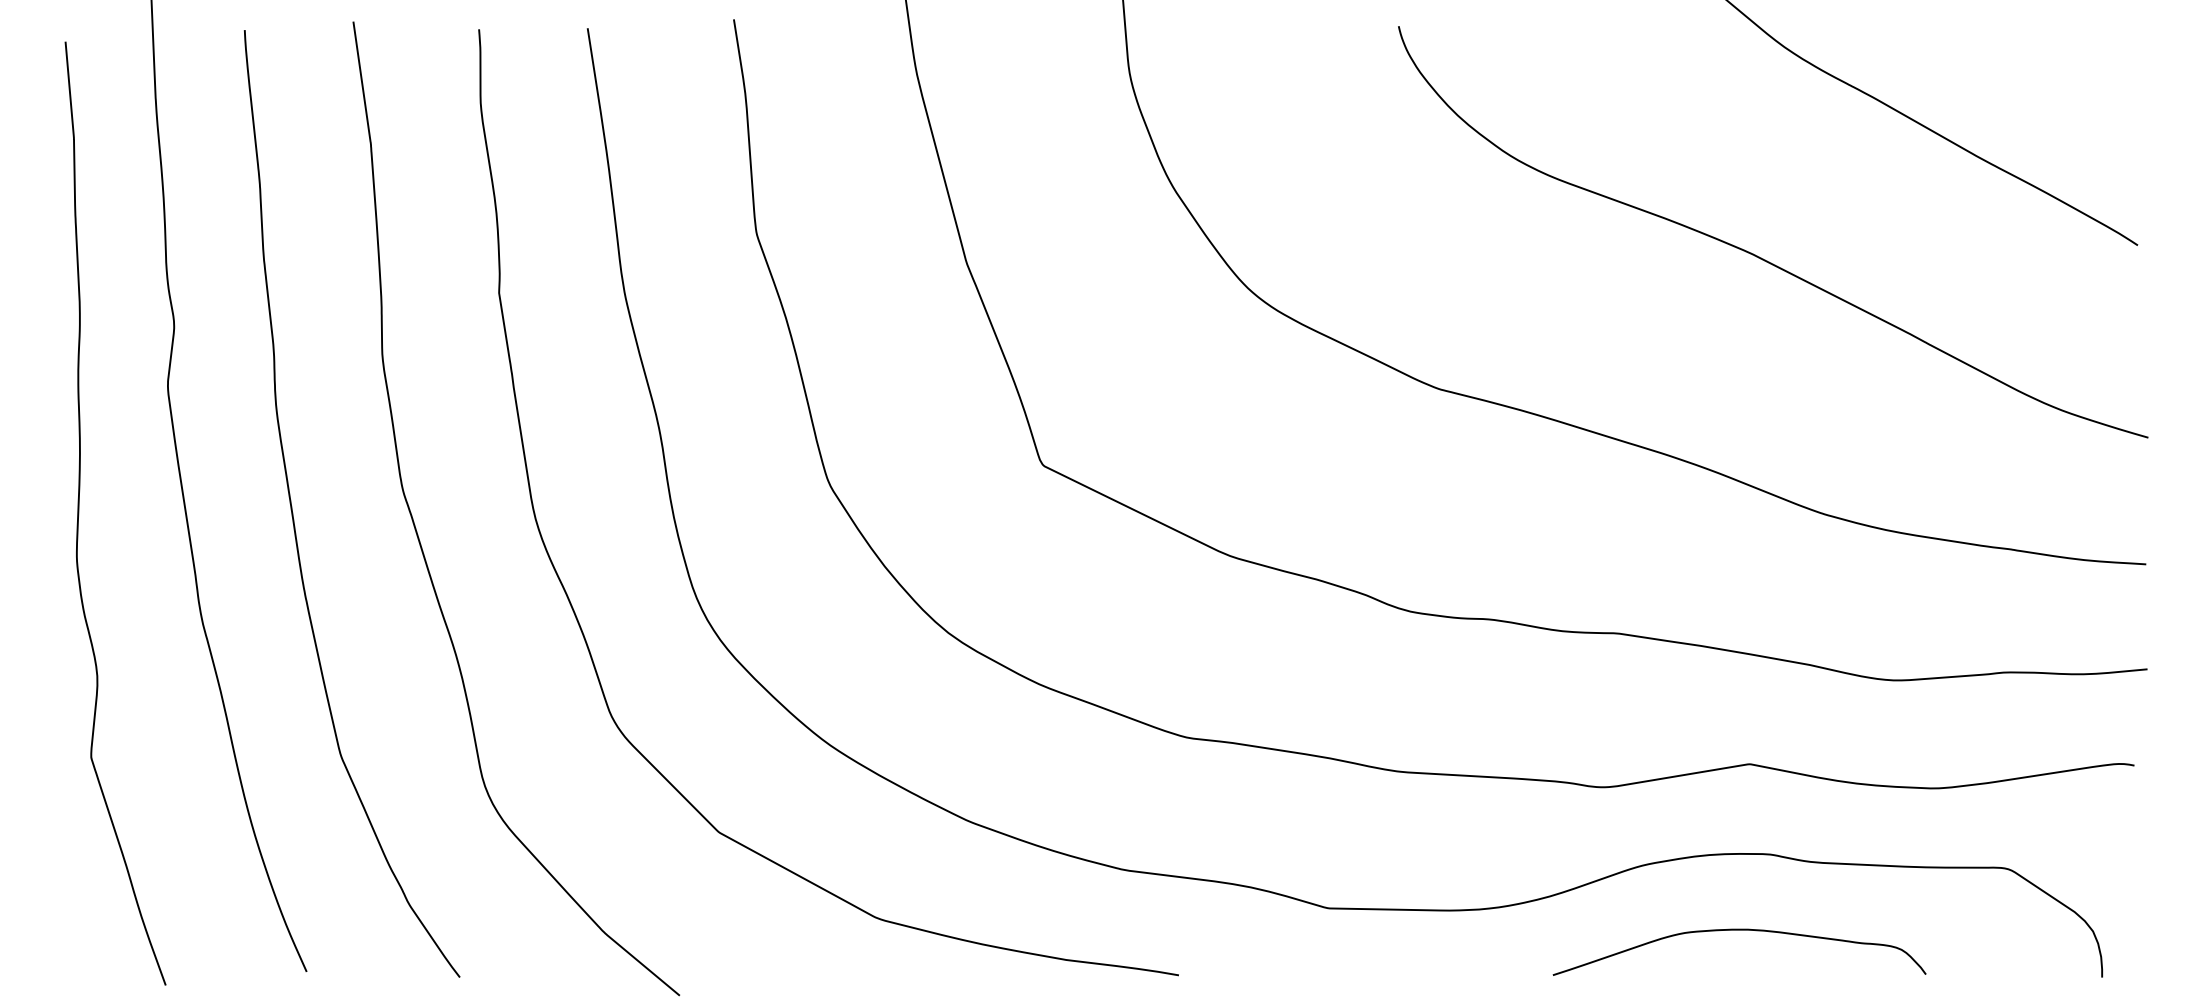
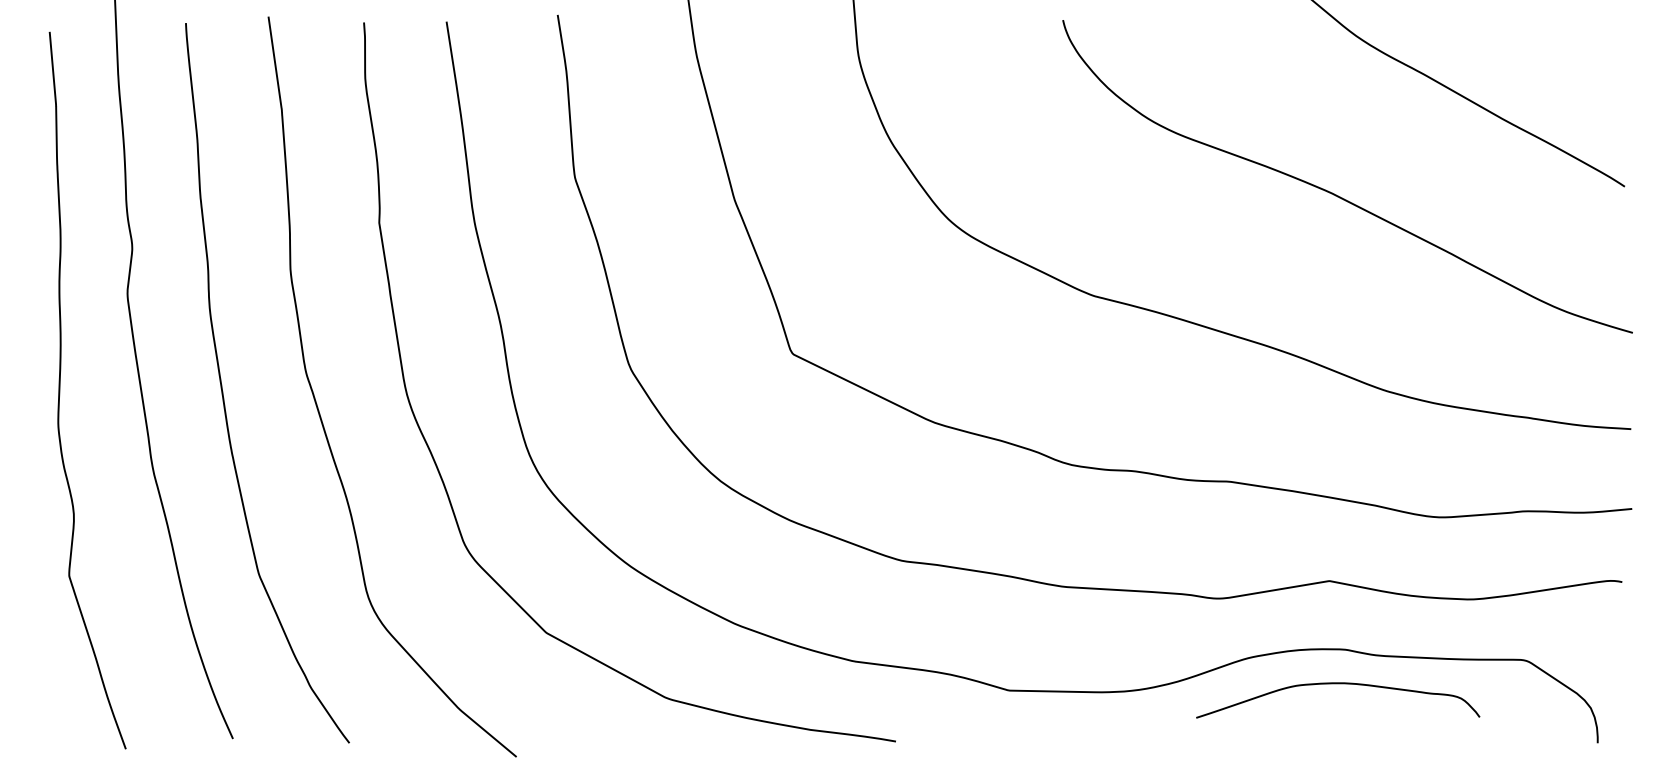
curve: (1739, 930) -> (1338, 683), moved

